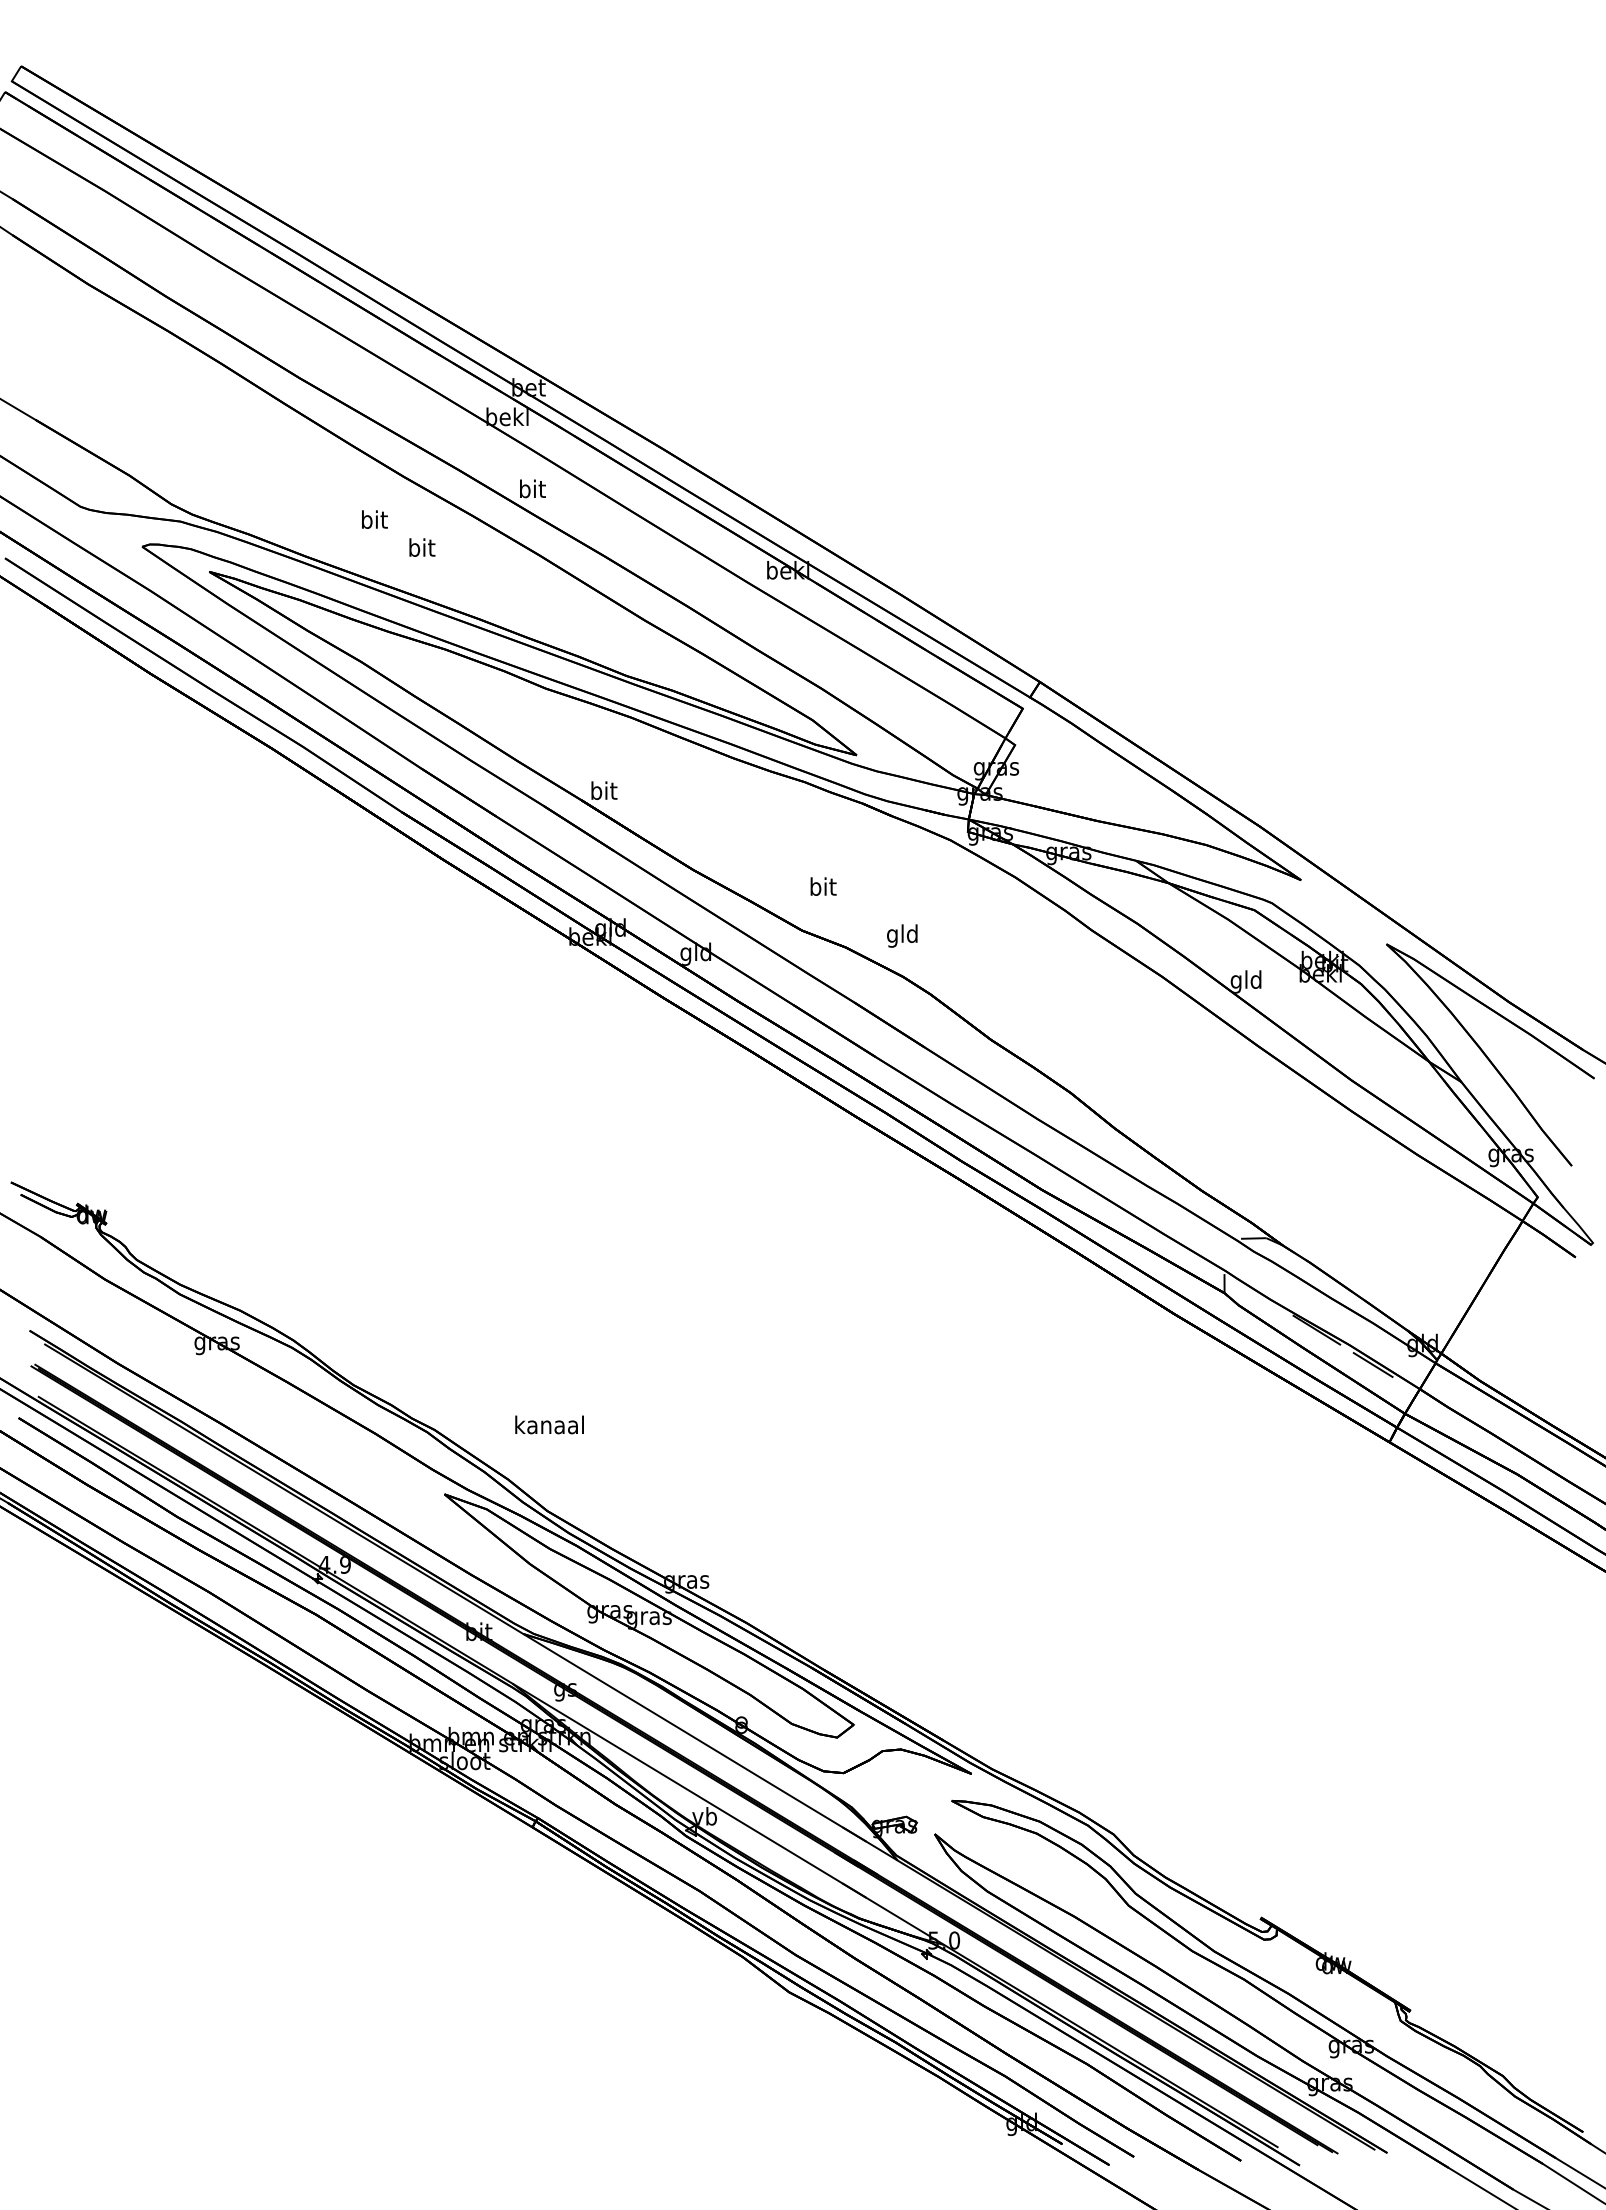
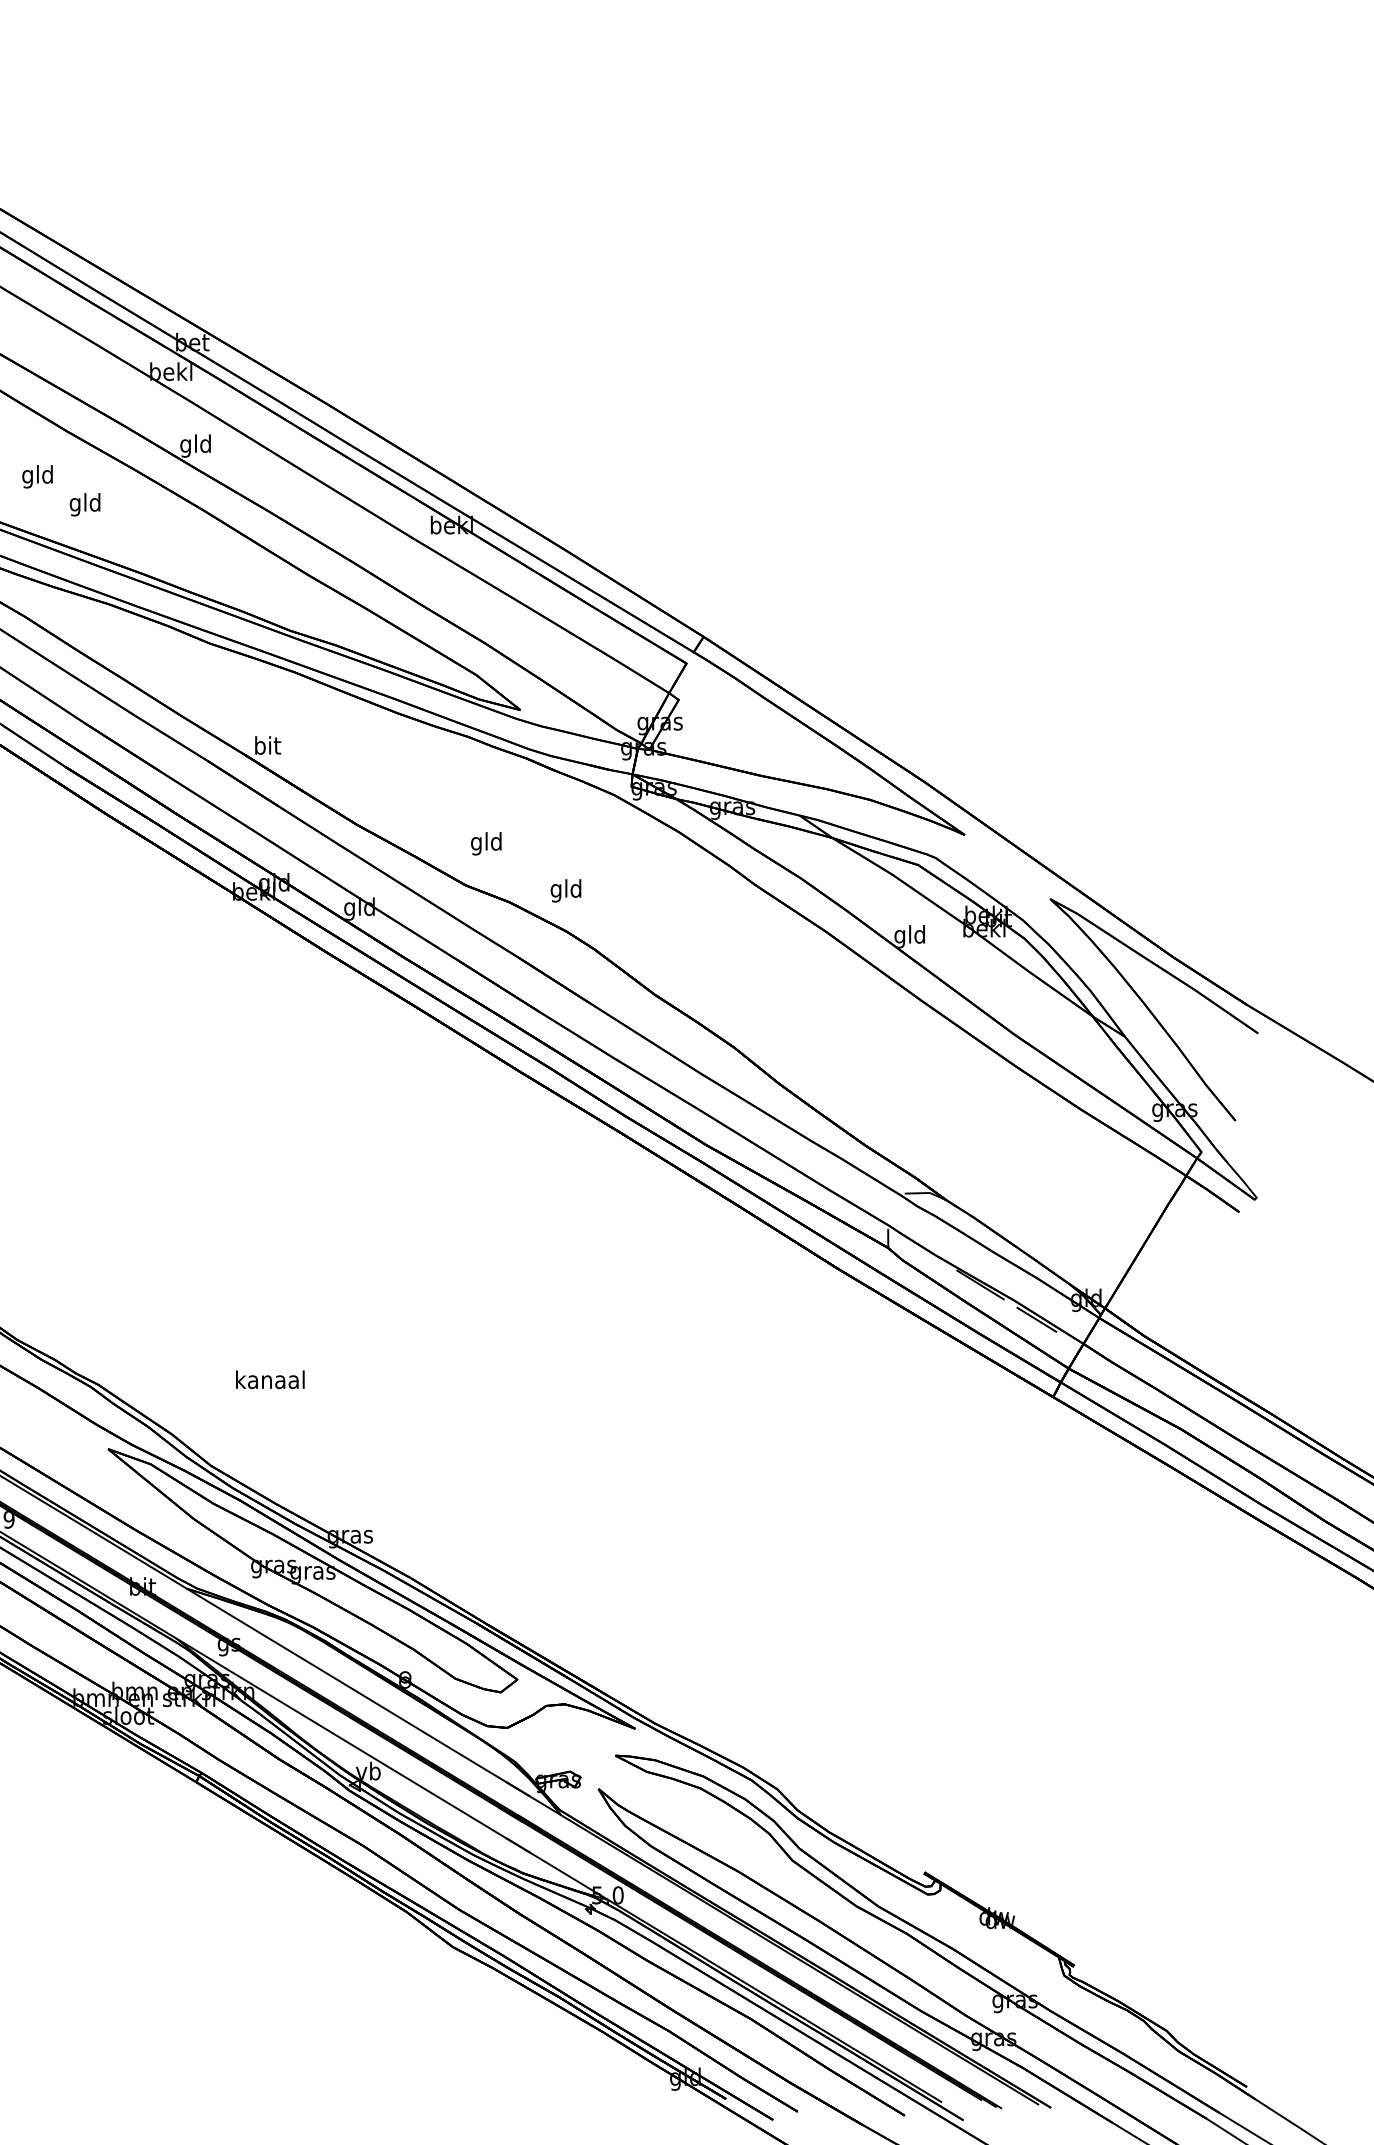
text: (531, 490) -> (195, 445), bit -> gld
text: (373, 521) -> (37, 476), bit -> gld
text: (421, 549) -> (85, 504), bit -> gld
text: (822, 888) -> (486, 843), bit -> gld
text: (549, 1424) -> (270, 1379), moved

